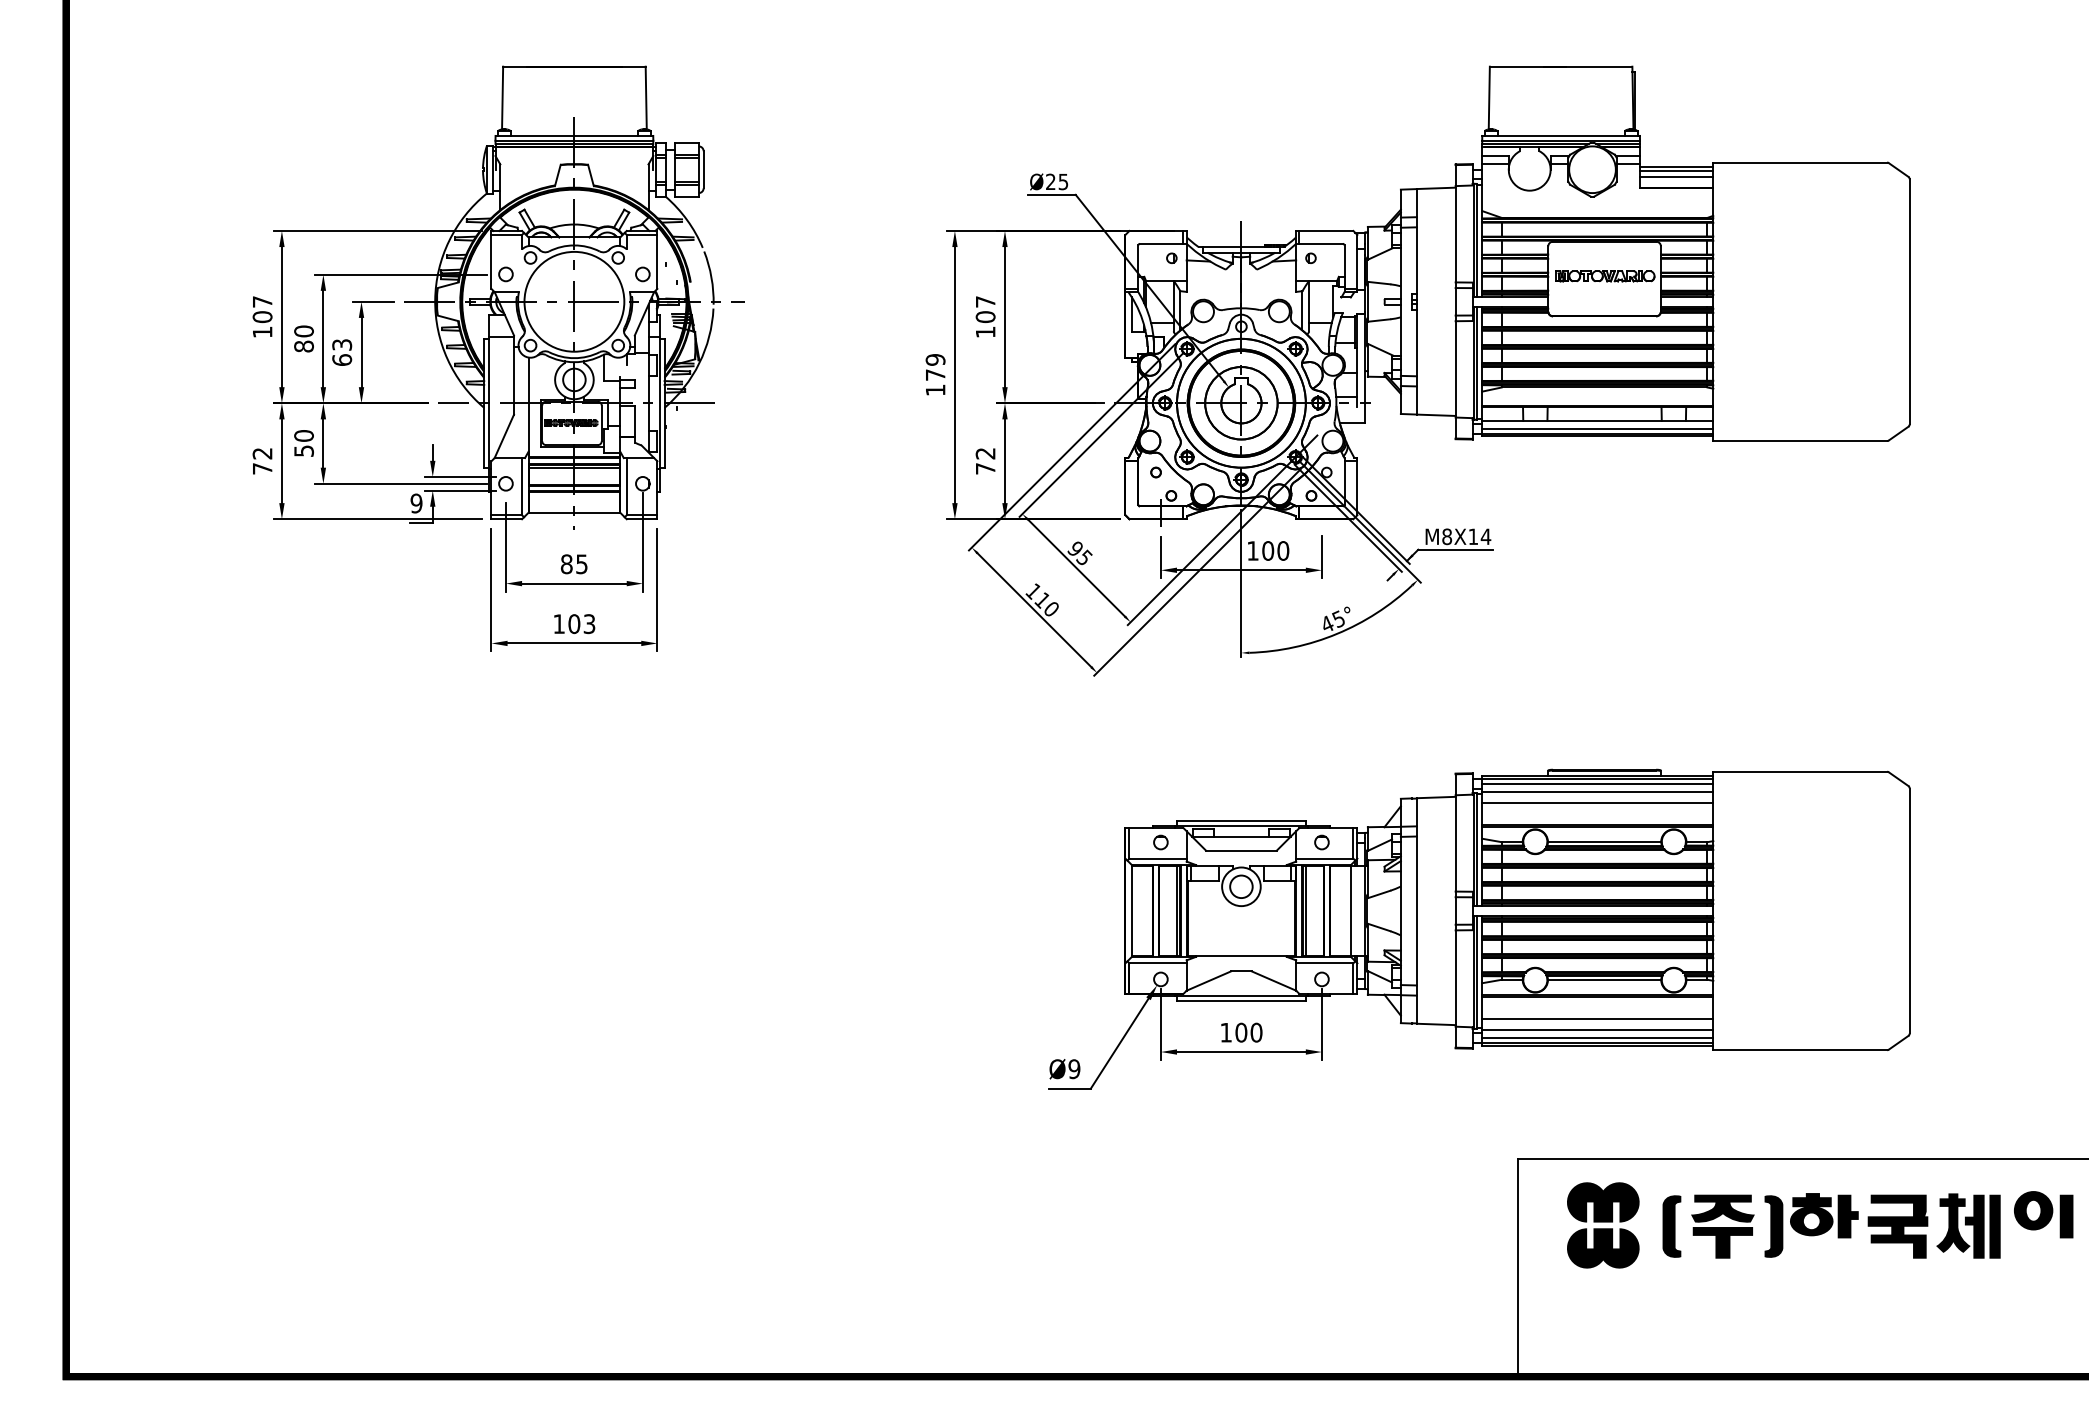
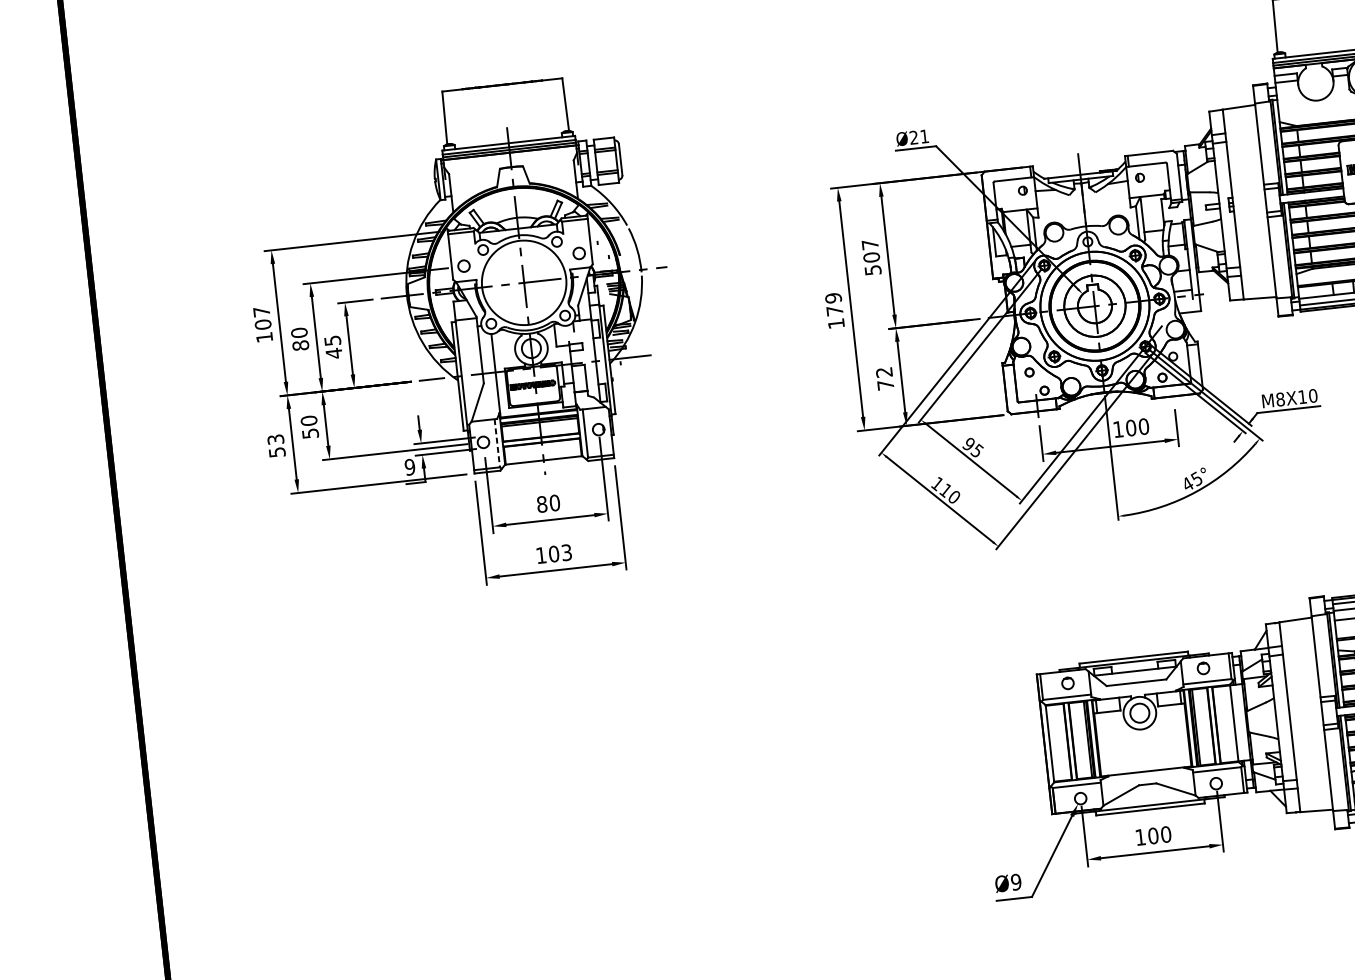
text: (1063, 182) -> (924, 136), Ø25 -> Ø21
text: (985, 331) -> (872, 269), 107 -> 507
text: (342, 352) -> (333, 347), 63 -> 45
text: (262, 461) -> (276, 446), 72 -> 53
line: (522, 486) -> (497, 443), solid -> dashed
text: (1485, 536) -> (1312, 395), M8X14 -> M8X10
text: (581, 564) -> (554, 503), 85 -> 80

